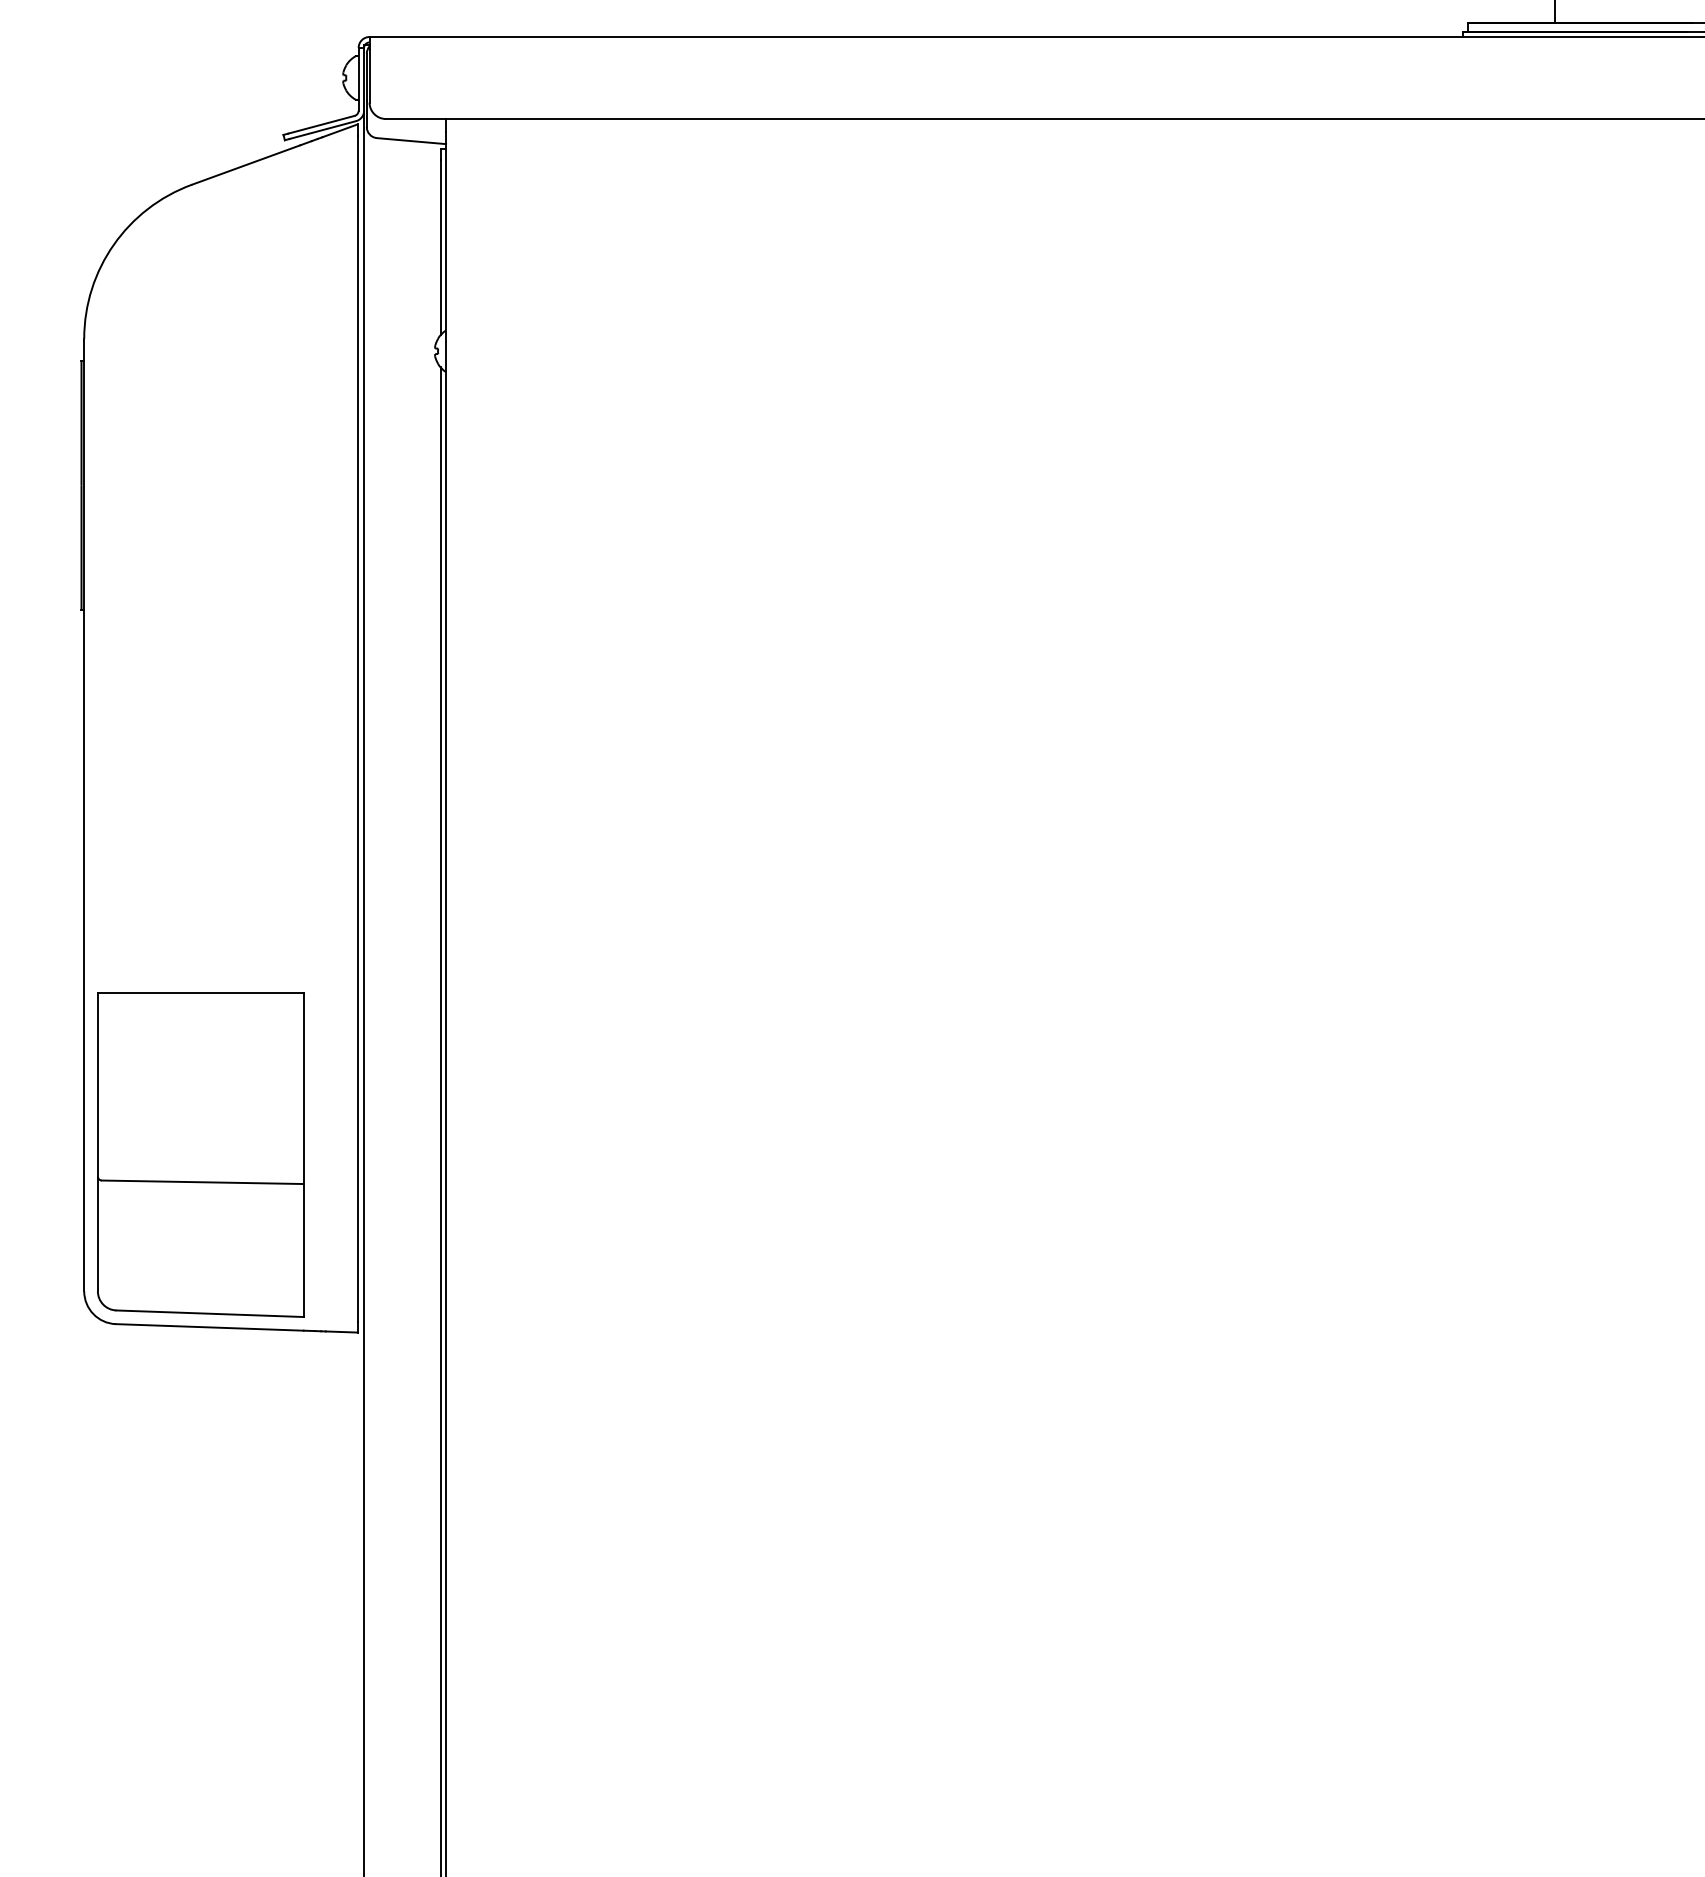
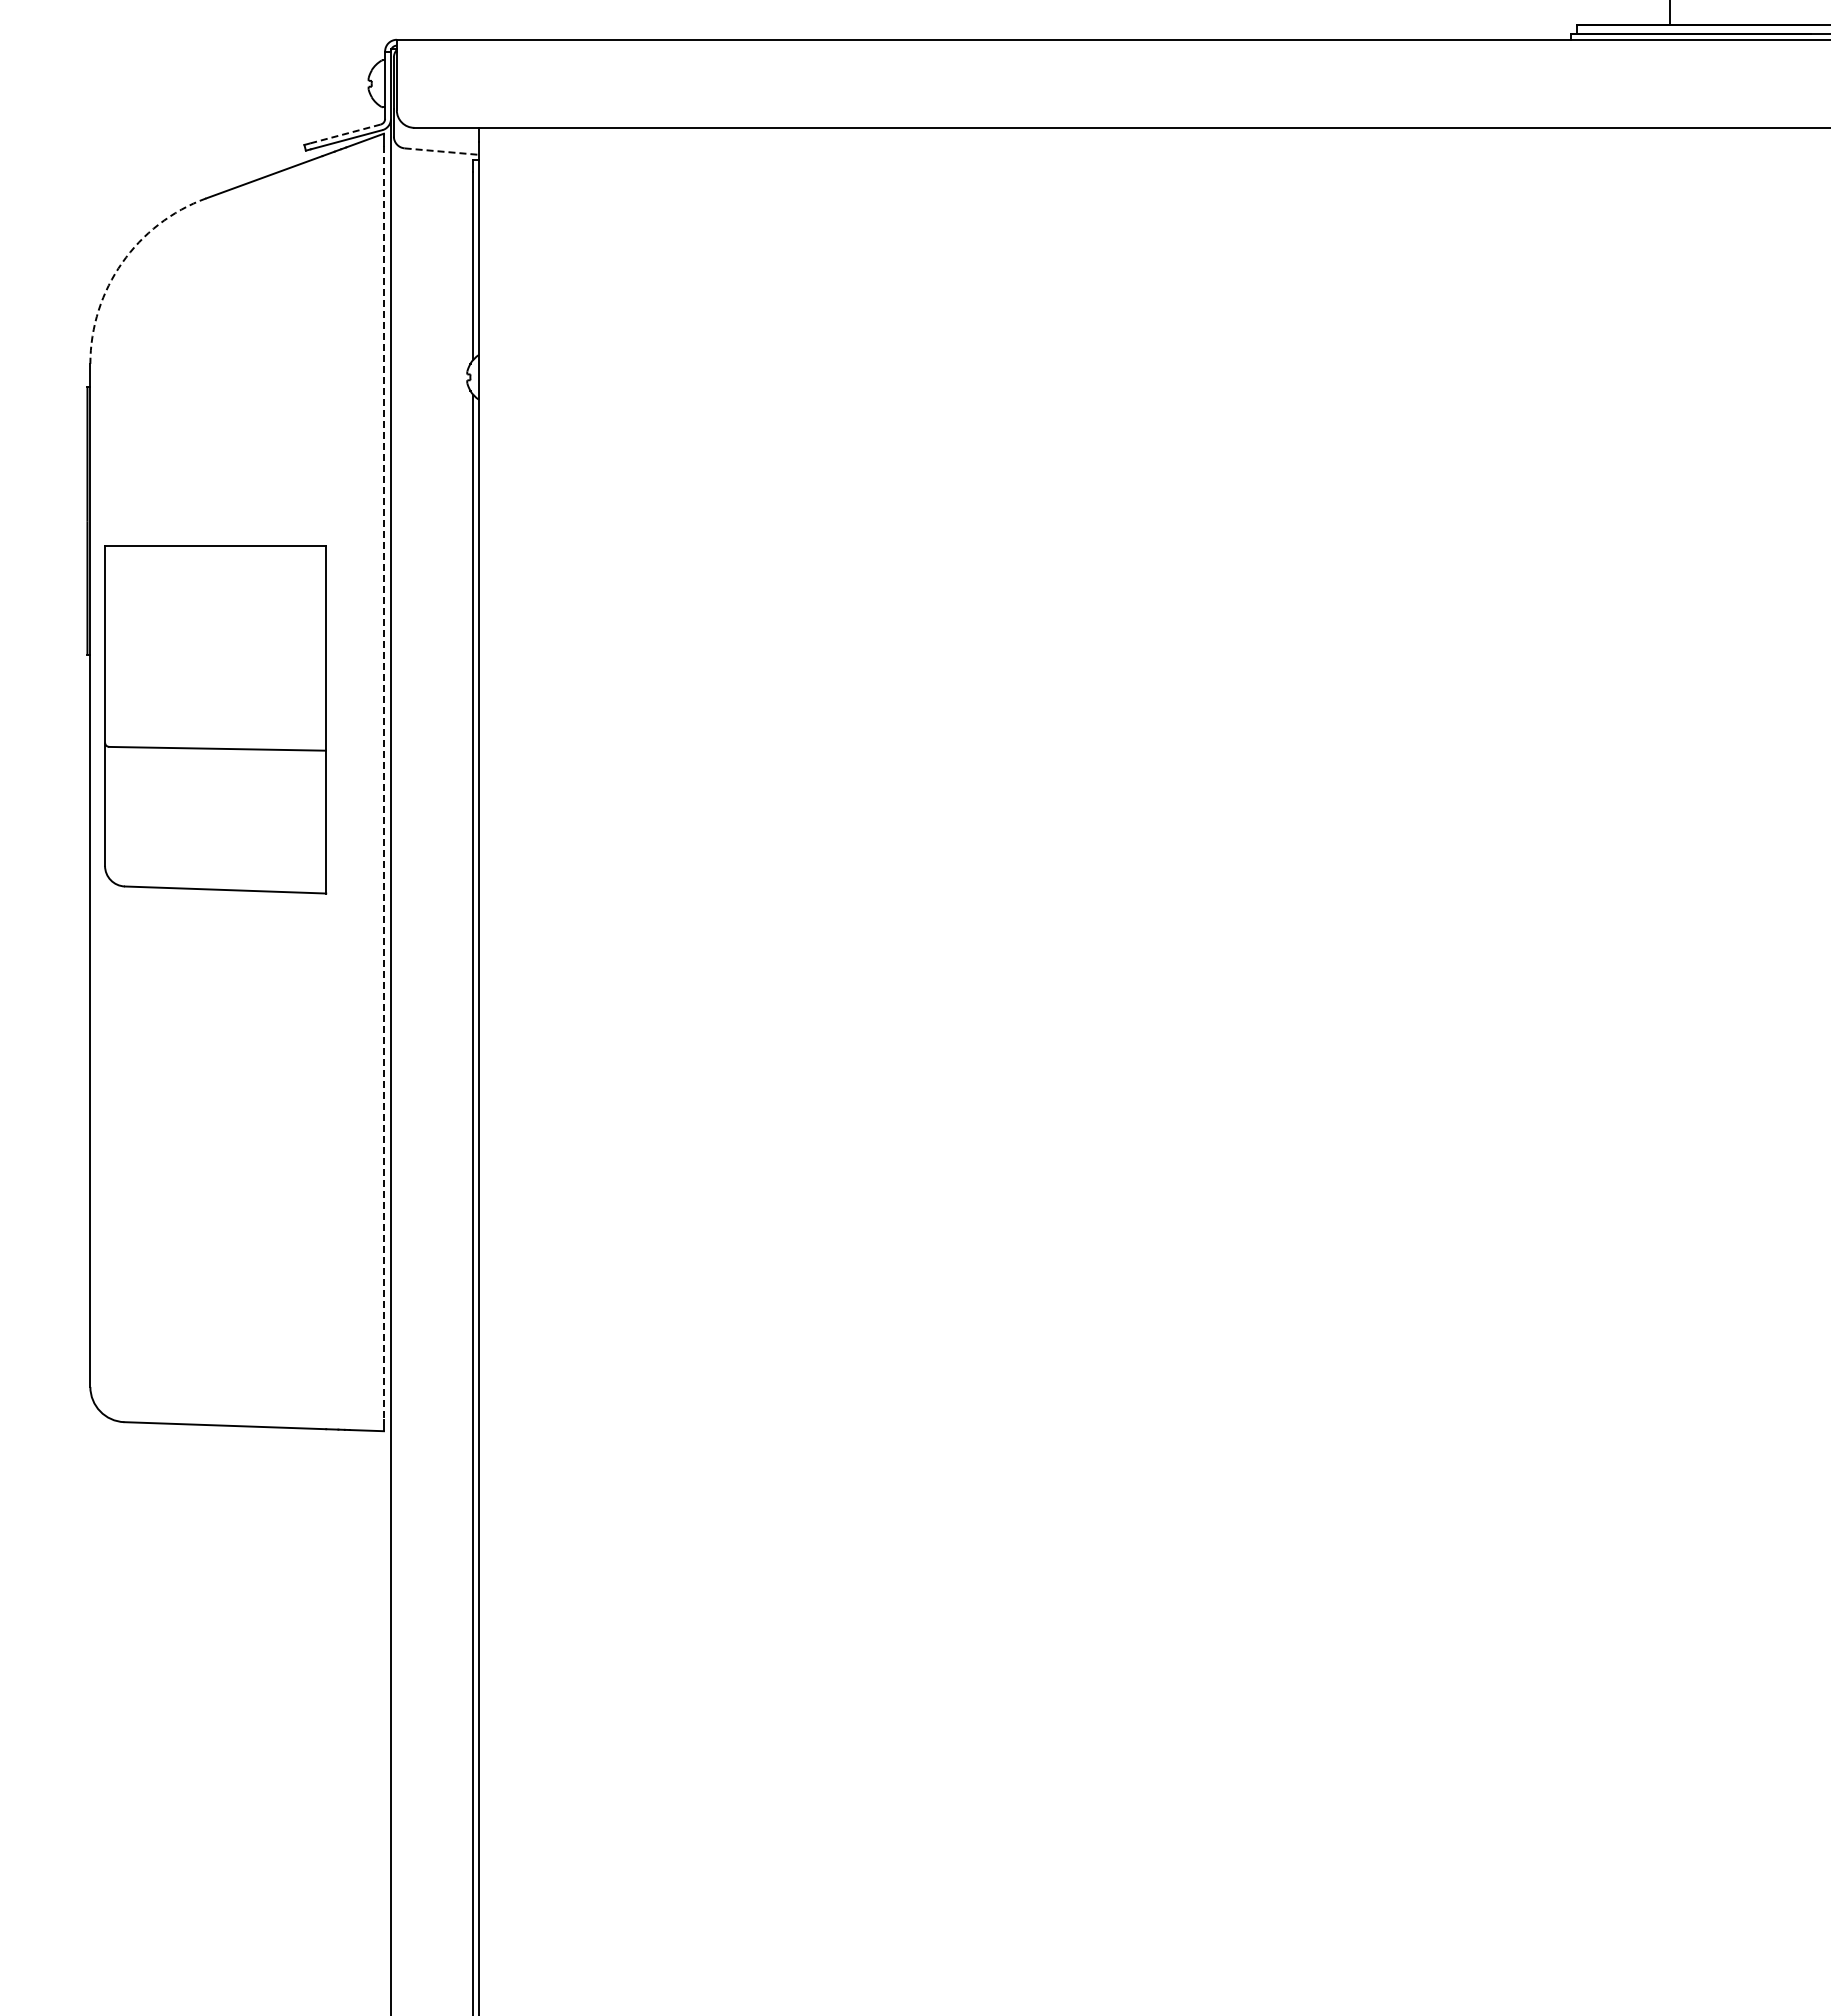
line: (321, 125) -> (345, 134), solid -> dashed
line: (412, 141) -> (442, 151), solid -> dashed
arc: (114, 244) -> (122, 262), solid -> dashed
line: (357, 728) -> (383, 782), solid -> dashed
part: (200, 1154) -> (215, 719), moved

